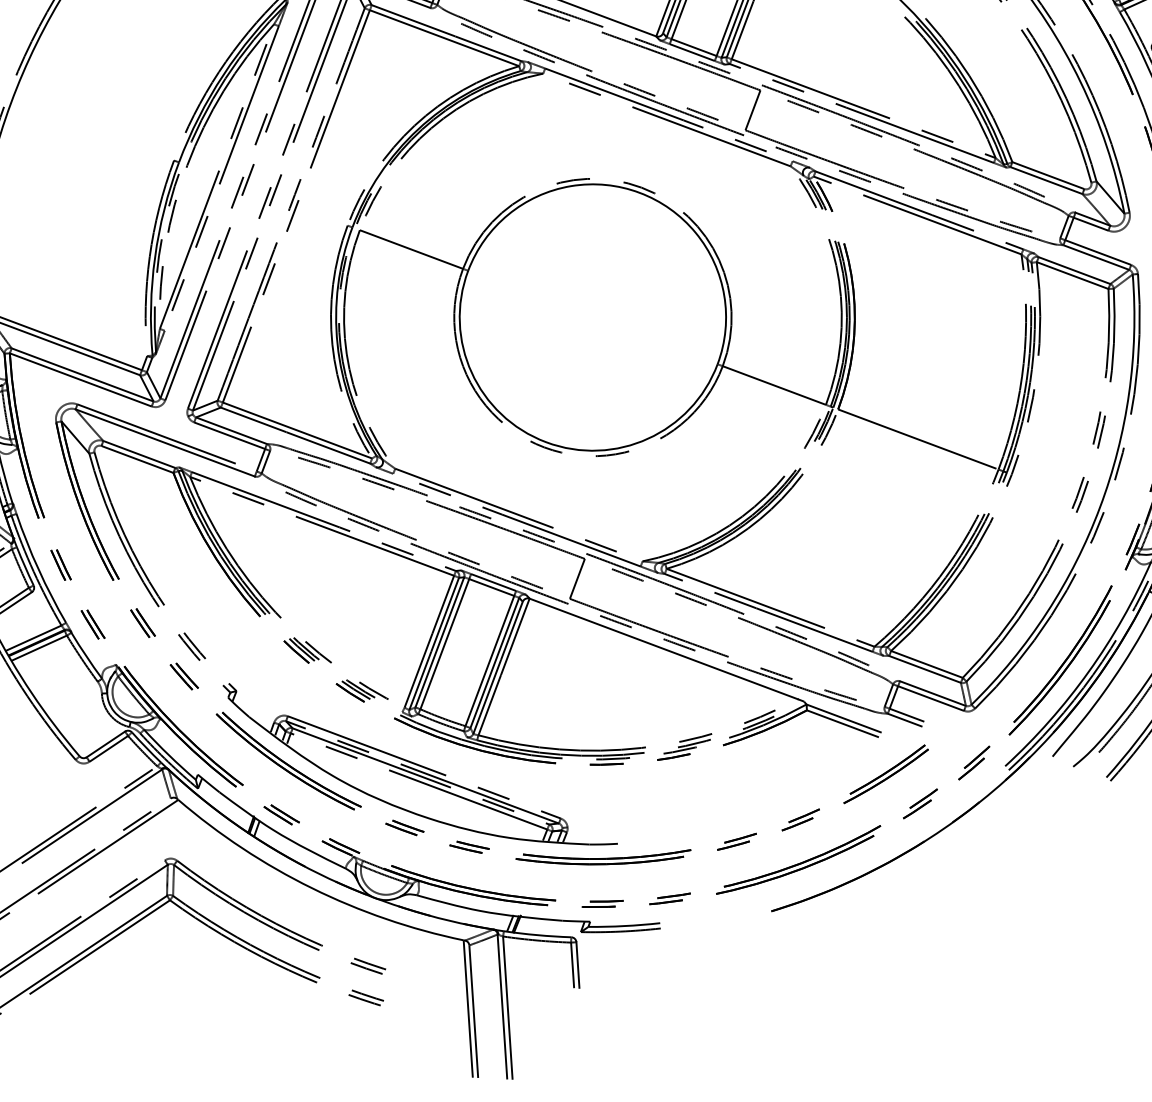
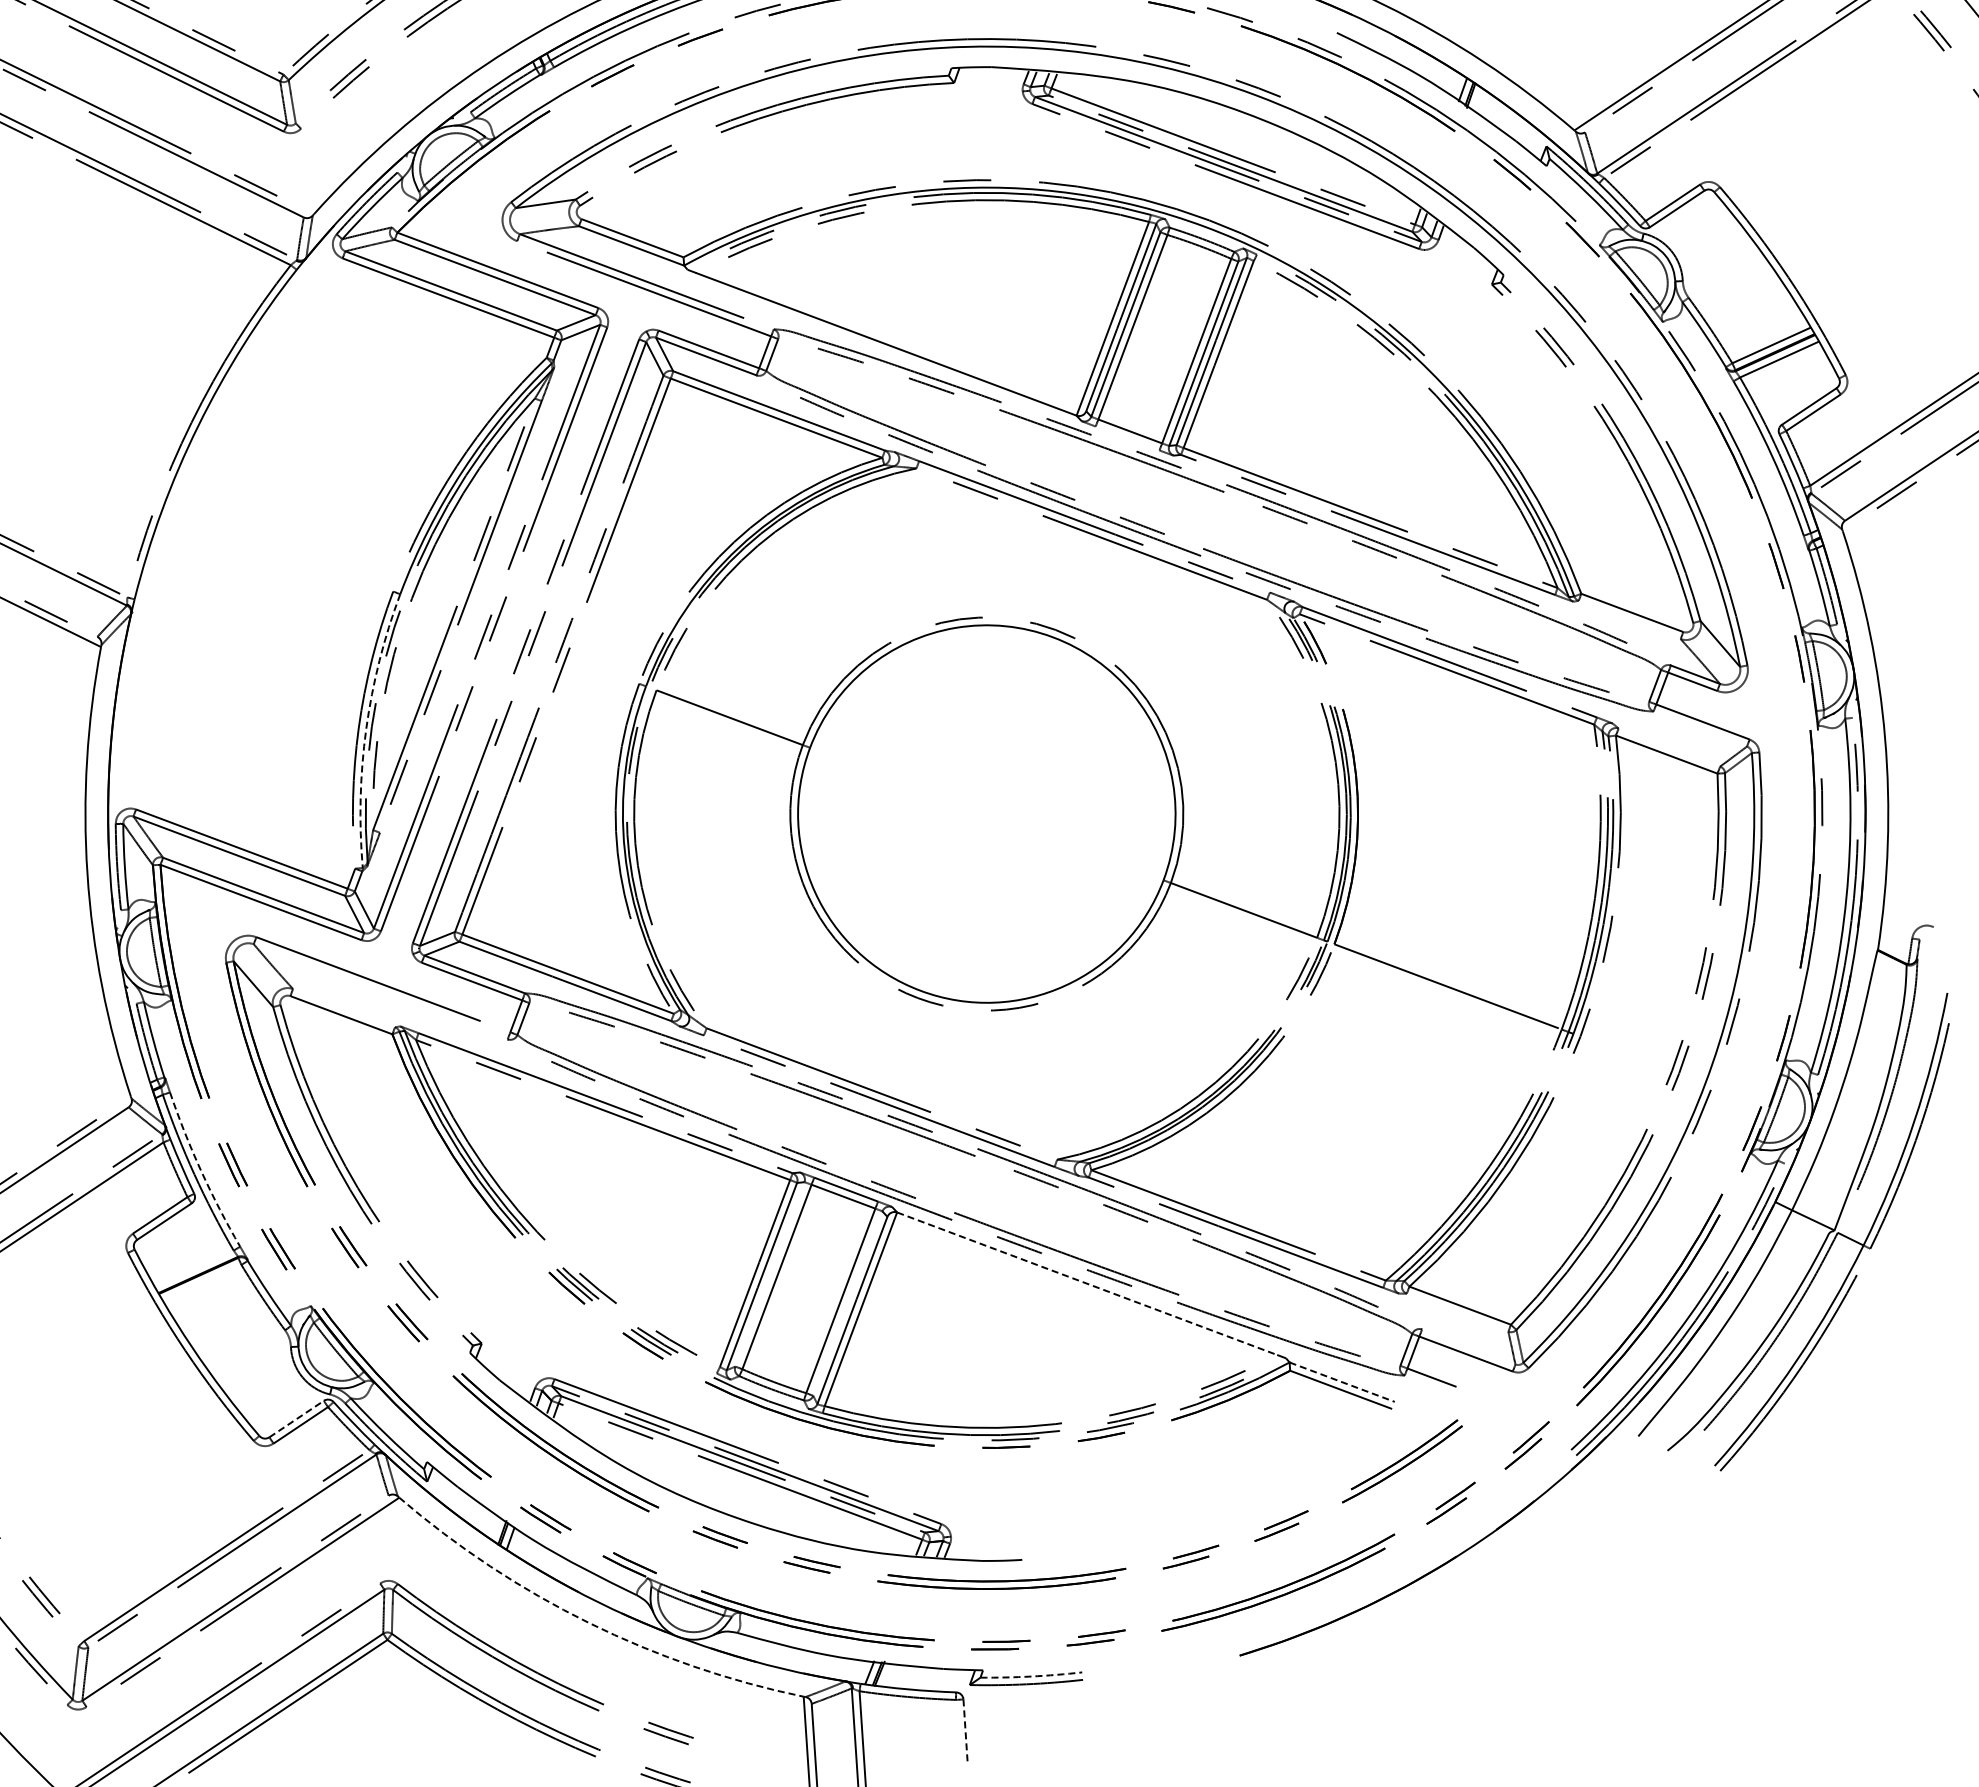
line: (692, 52) -> (1127, 438), removed
line: (752, 110) -> (1213, 520), removed
line: (1046, 180) -> (1629, 619), removed
arc: (155, 257) -> (366, 729), solid -> dashed
line: (1096, 257) -> (1700, 728), removed
line: (1074, 270) -> (1669, 747), removed
line: (165, 442) -> (380, 991), removed
line: (139, 454) -> (344, 1008), removed
arc: (38, 569) -> (201, 1171), solid -> dashed
line: (577, 578) -> (964, 1184), removed
line: (33, 638) -> (193, 1268), removed
line: (439, 642) -> (769, 1274), removed
line: (38, 648) -> (201, 1282), removed
line: (663, 648) -> (1087, 1283), solid -> dashed
line: (494, 662) -> (847, 1303), removed
line: (925, 669) -> (1457, 1312), removed
line: (932, 693) -> (1468, 1346), removed
line: (843, 718) -> (1342, 1382), solid -> dashed
line: (904, 720) -> (1428, 1384), removed
line: (105, 744) -> (296, 1419), solid -> dashed
arc: (311, 887) -> (588, 1622), solid -> dashed
arc: (624, 926) -> (1031, 1676), solid -> dashed
line: (572, 964) -> (957, 1731), removed
line: (577, 965) -> (965, 1732), solid -> dashed

